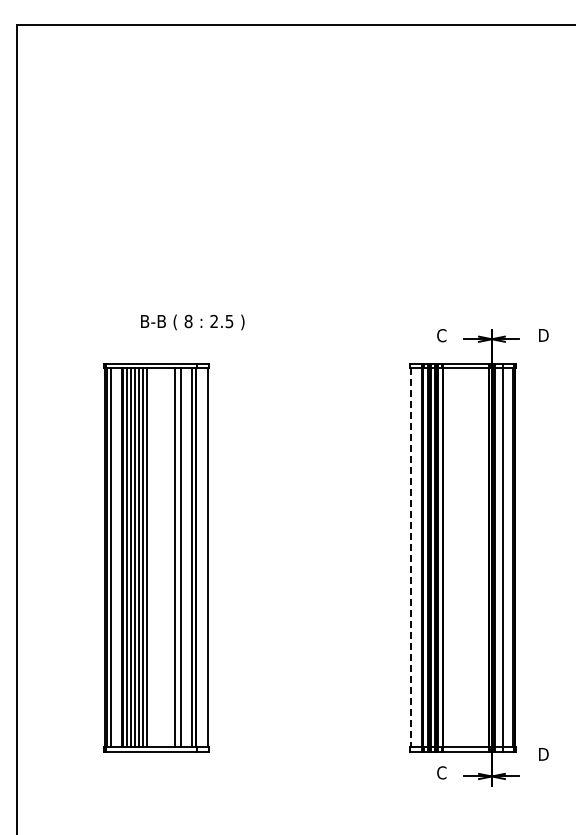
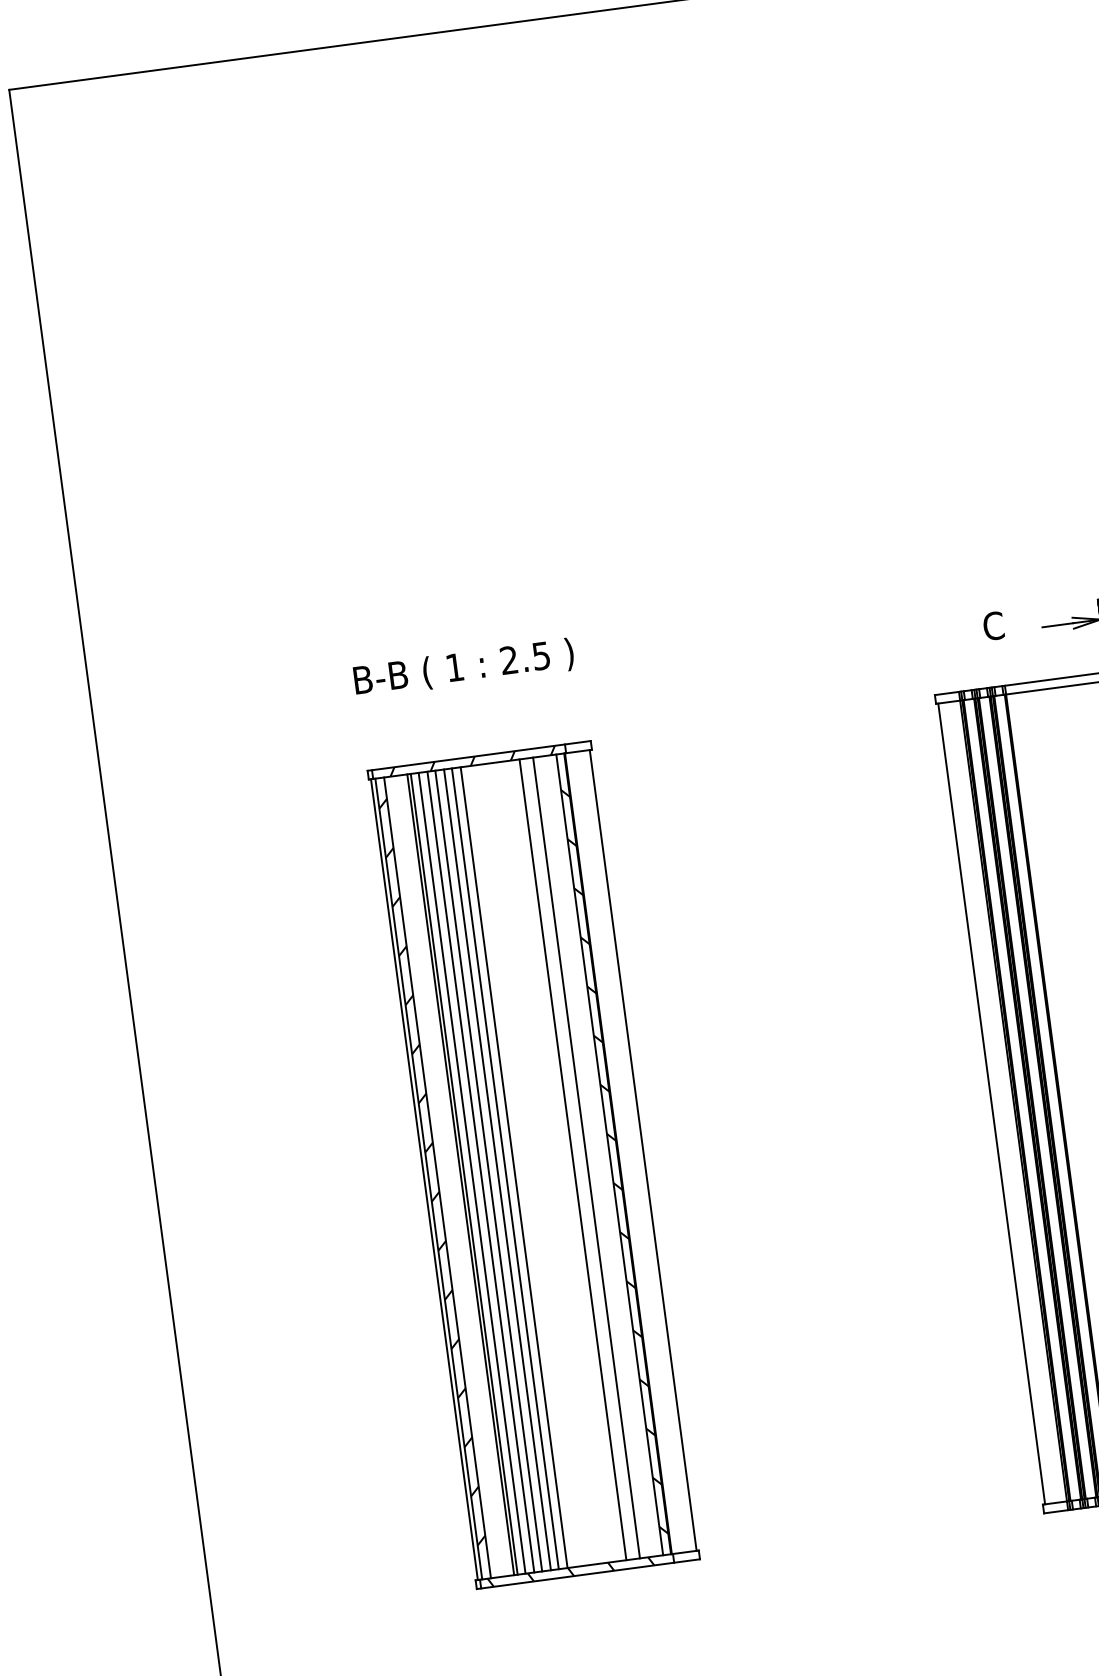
text: (188, 321) -> (454, 667), 8 -> 1
part: (156, 557) -> (533, 1164), moved
line: (411, 557) -> (992, 1103), dashed -> solid

